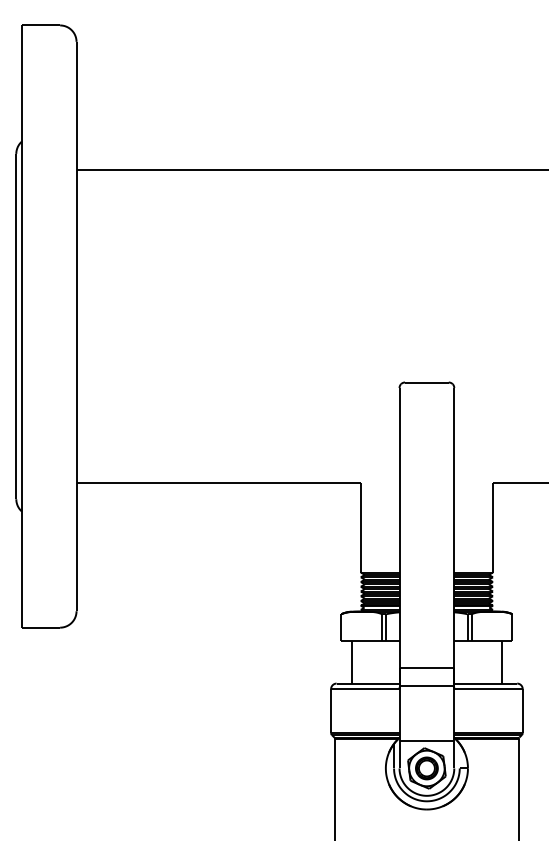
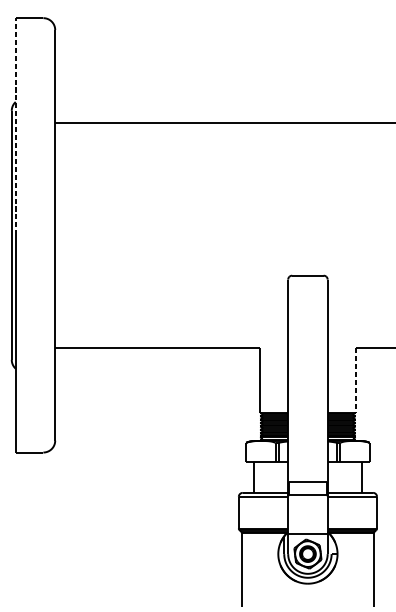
line: (21, 176) -> (15, 127), solid -> dashed
line: (493, 527) -> (355, 380), solid -> dashed

